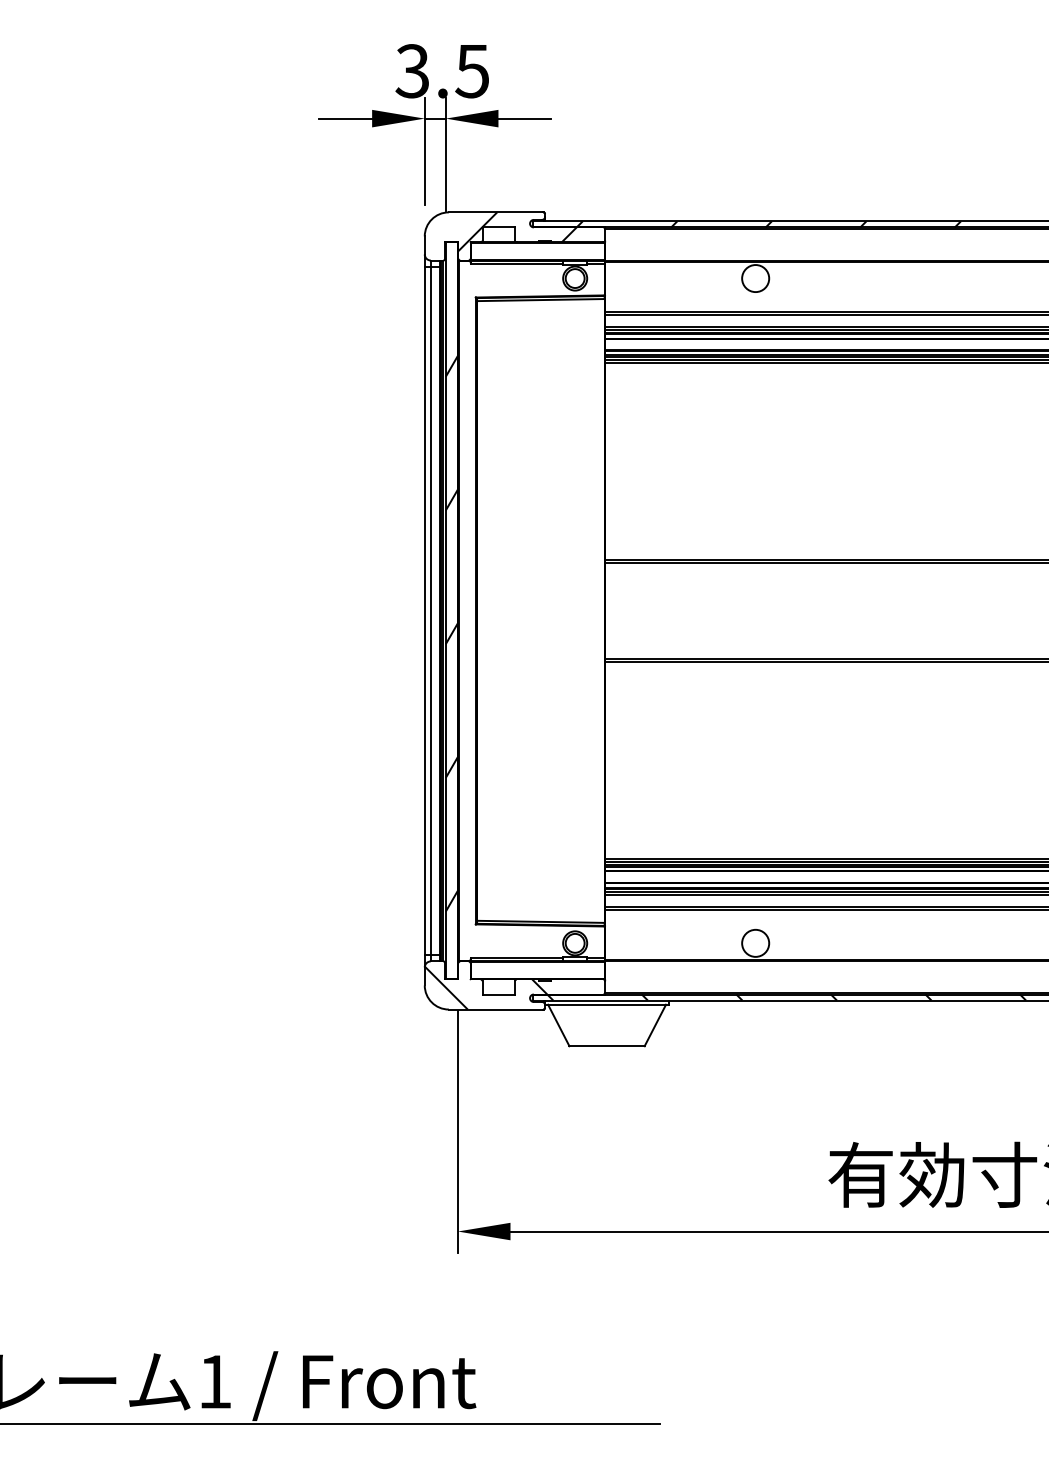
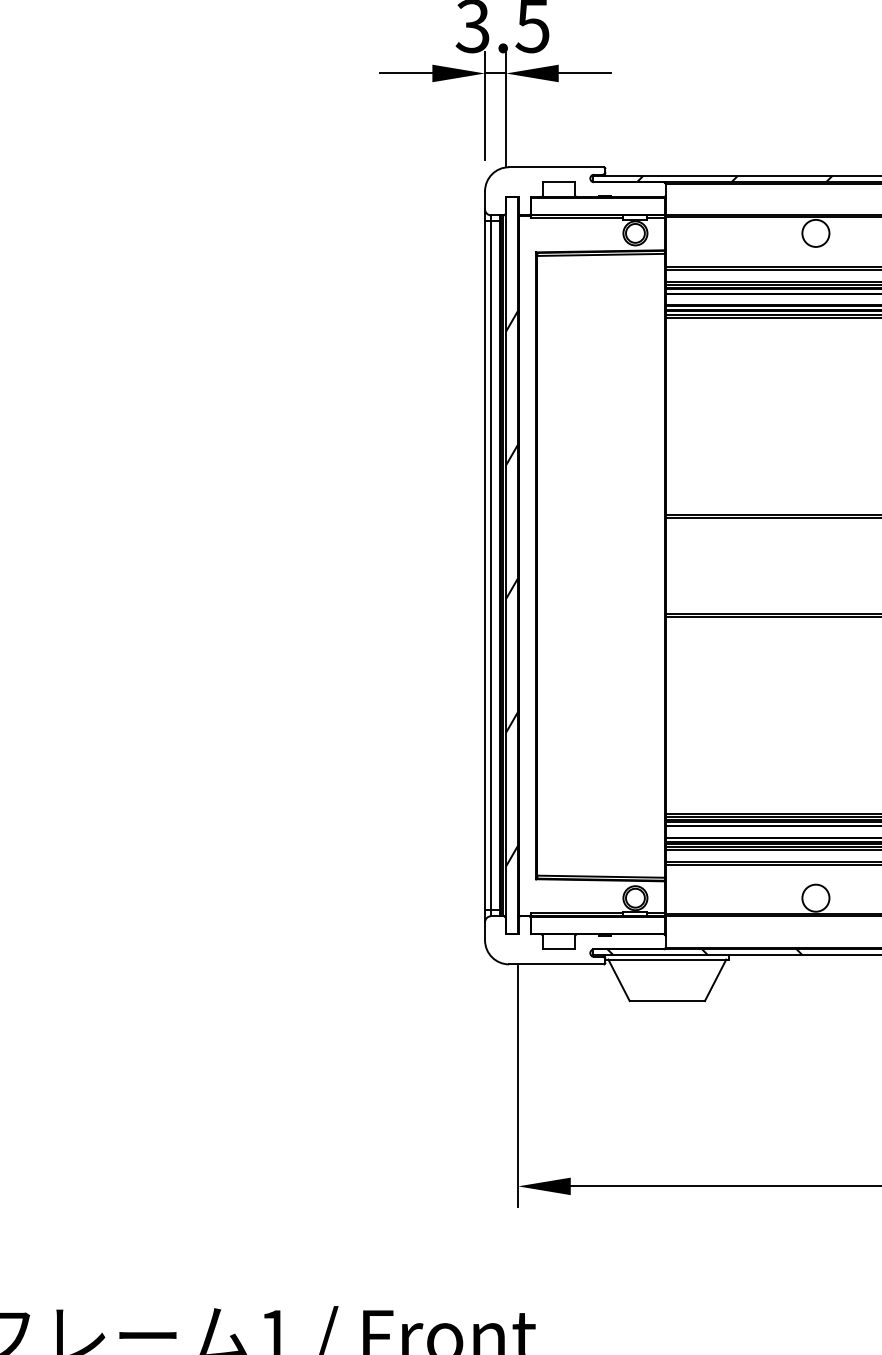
hatch: (517, 231) -> (577, 186), removed
hatch: (485, 987) -> (545, 942), removed

